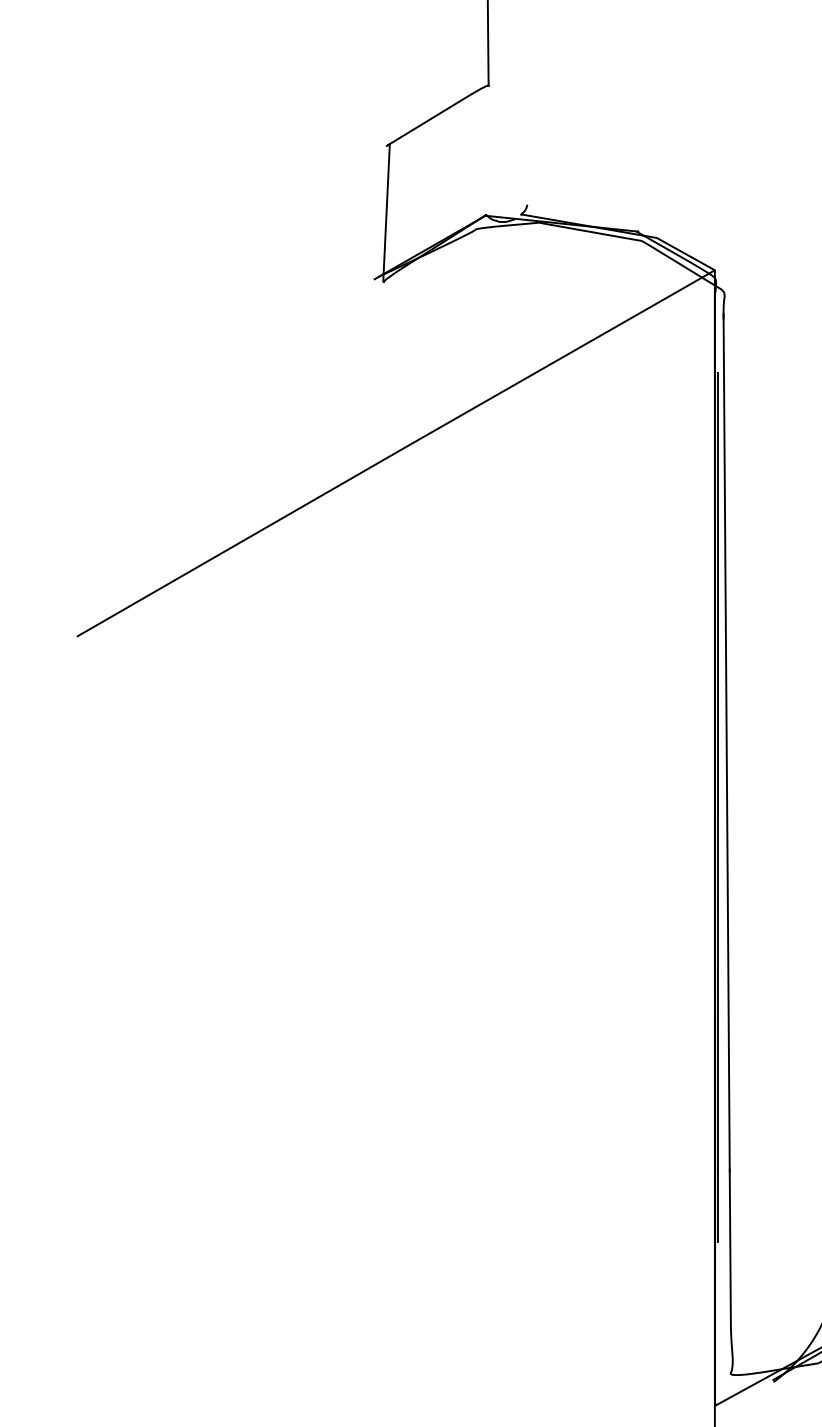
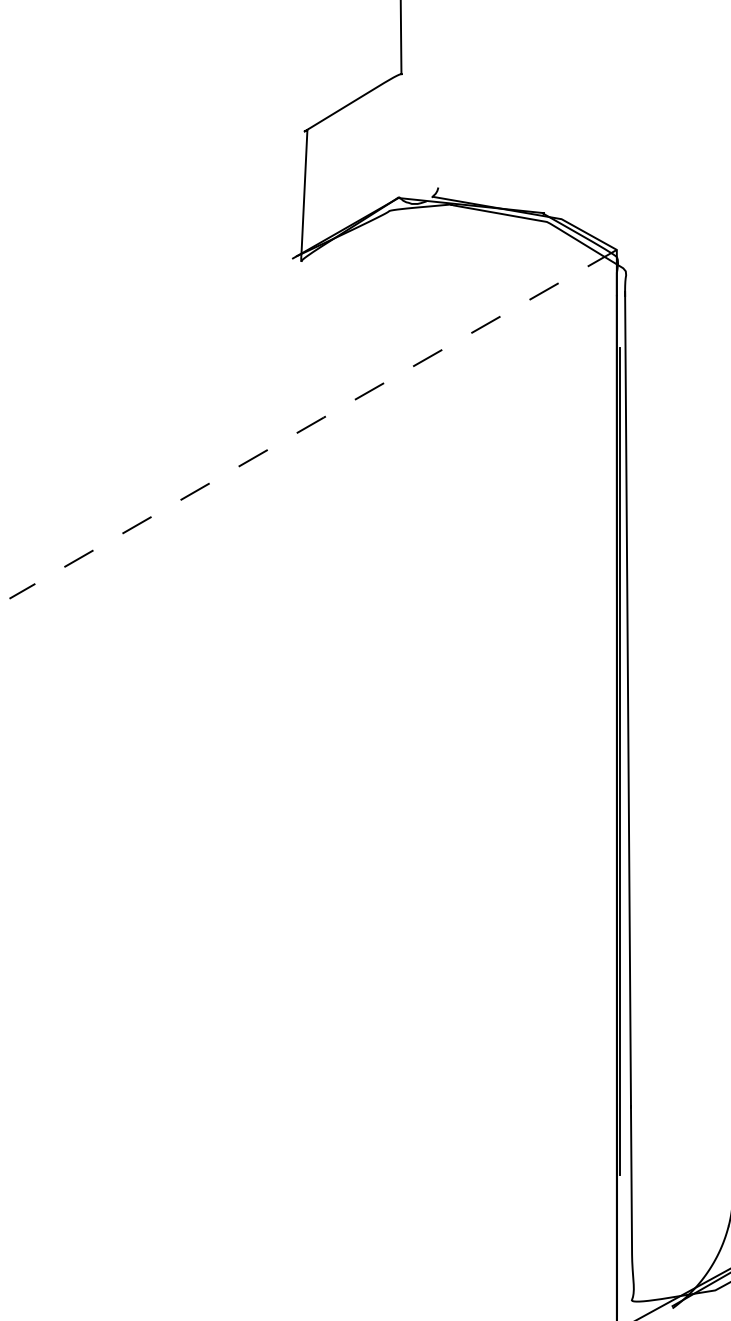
line: (395, 452) -> (312, 423), solid -> dashed

